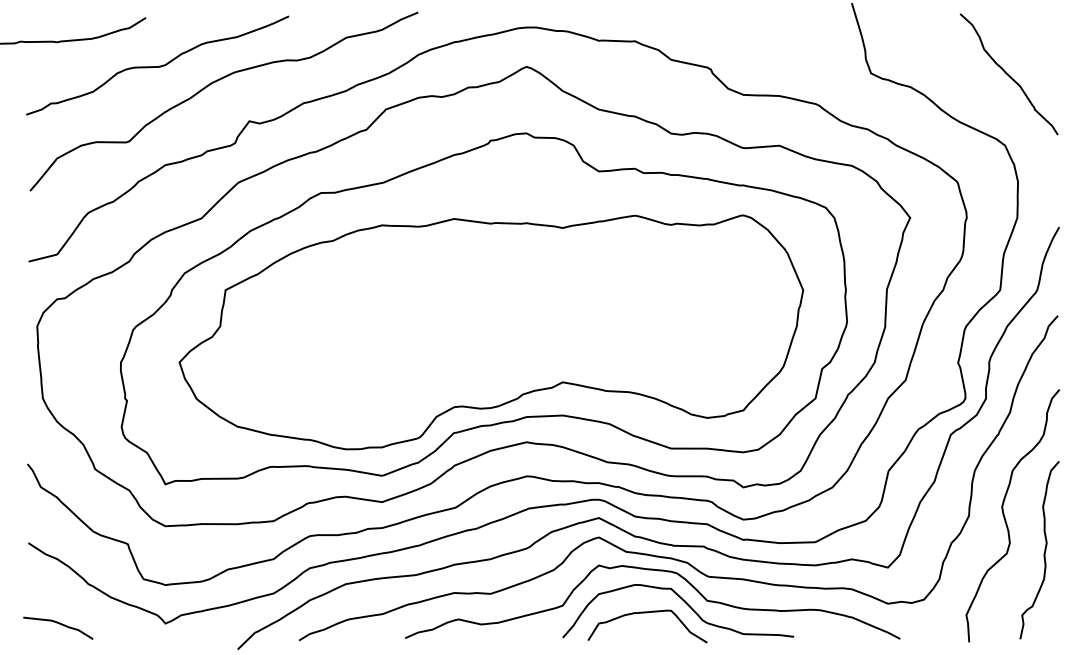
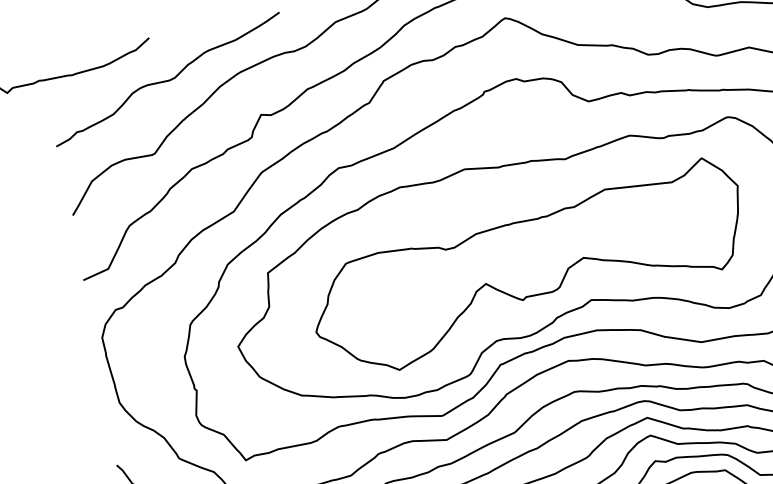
part: (502, 336) -> (528, 268), added

